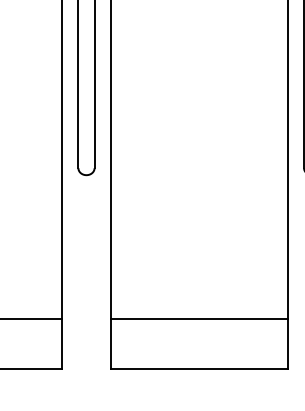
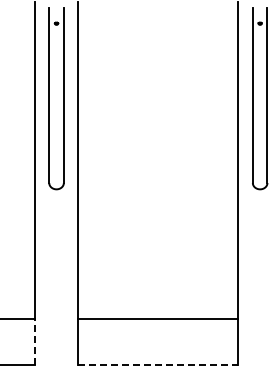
line: (62, 343) -> (34, 341), solid -> dashed
line: (199, 369) -> (158, 364), solid -> dashed

